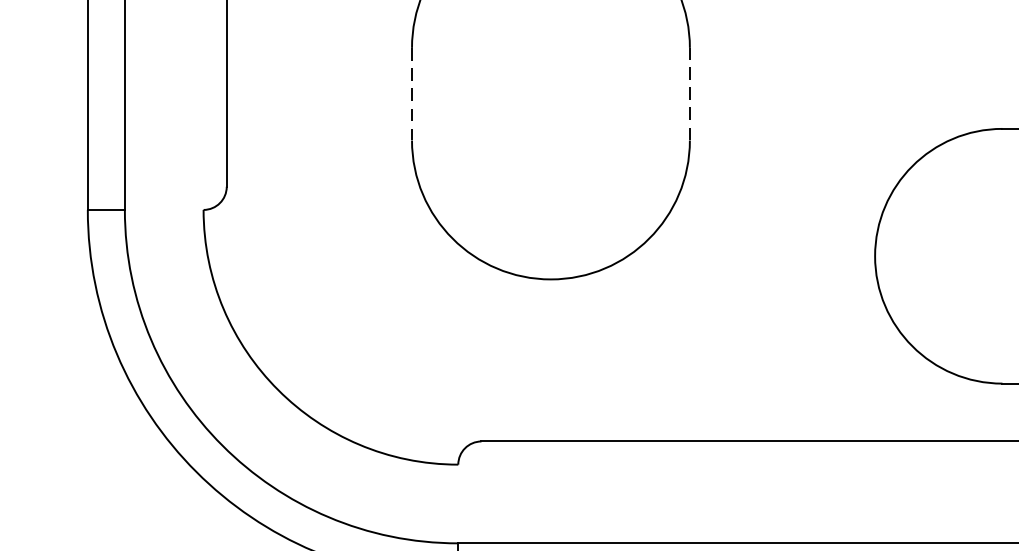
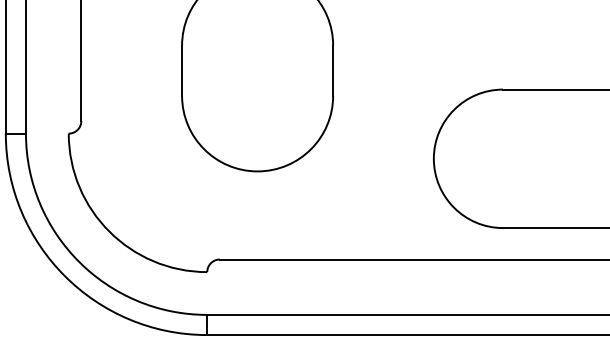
line: (690, 93) -> (333, 70), dashed -> solid
line: (412, 95) -> (182, 71), dashed -> solid

